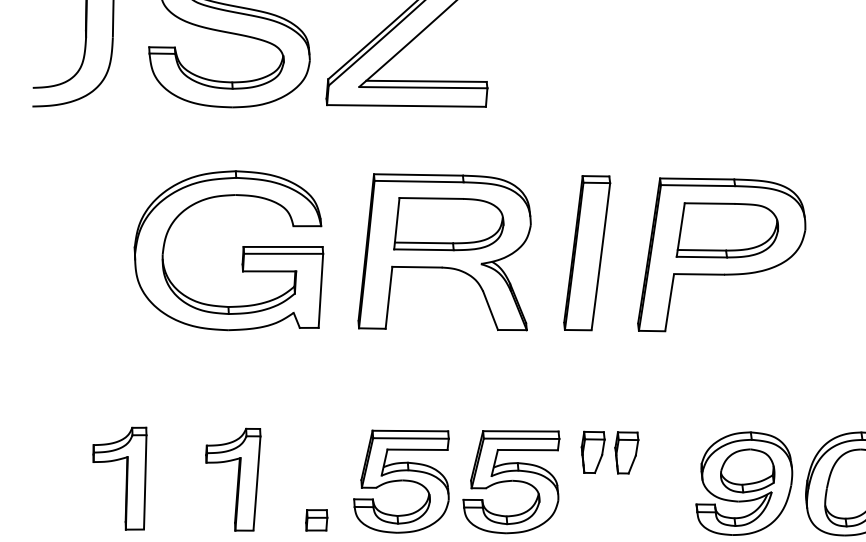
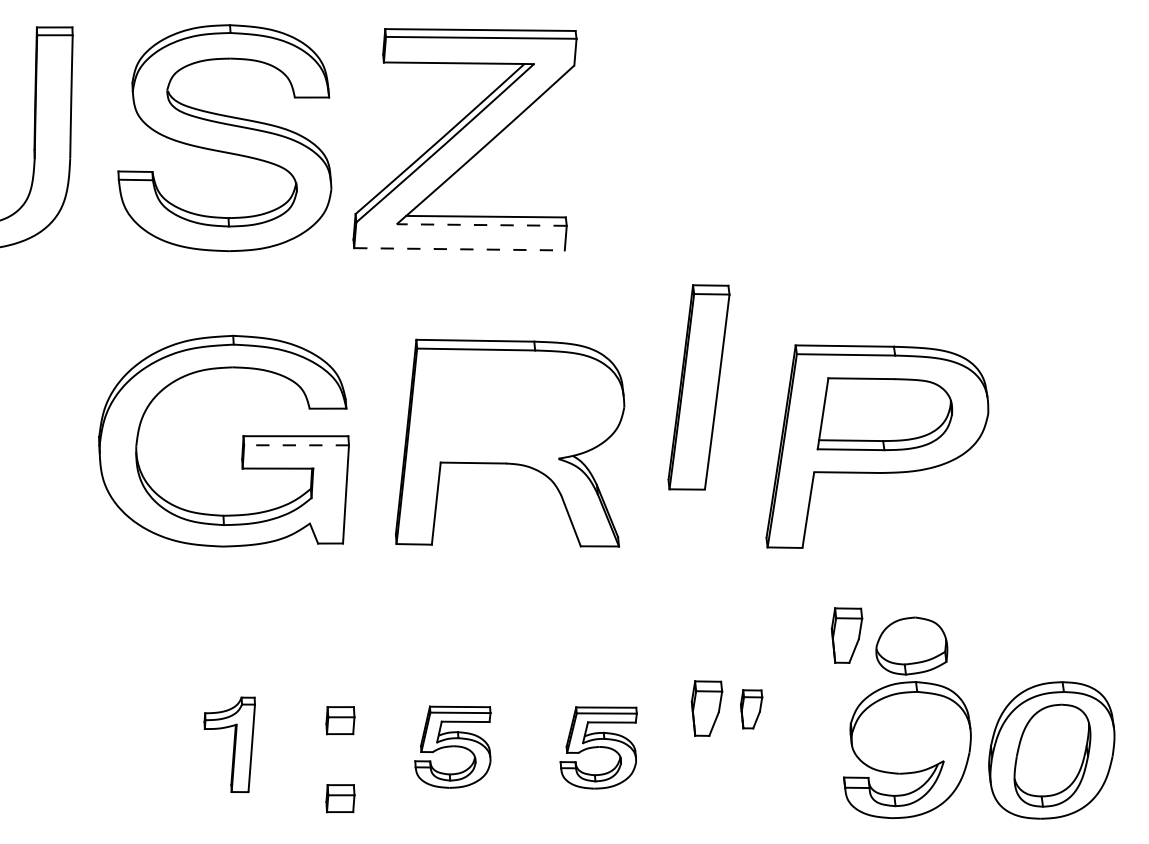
line: (423, 88) -> (481, 225), solid -> dashed
line: (406, 106) -> (459, 249), solid -> dashed
part: (448, 223) -> (515, 405), removed
line: (283, 253) -> (296, 445), solid -> dashed
part: (586, 253) -> (698, 387), moved
part: (698, 397) -> (846, 635), added
part: (626, 453) -> (751, 709), size x0.7
part: (316, 461) -> (340, 720), added
part: (747, 470) -> (911, 645), moved
part: (125, 478) -> (87, 743), removed
part: (233, 479) -> (229, 744), size x0.7
part: (401, 481) -> (452, 746), size x0.6
part: (511, 481) -> (598, 747), size x0.6

